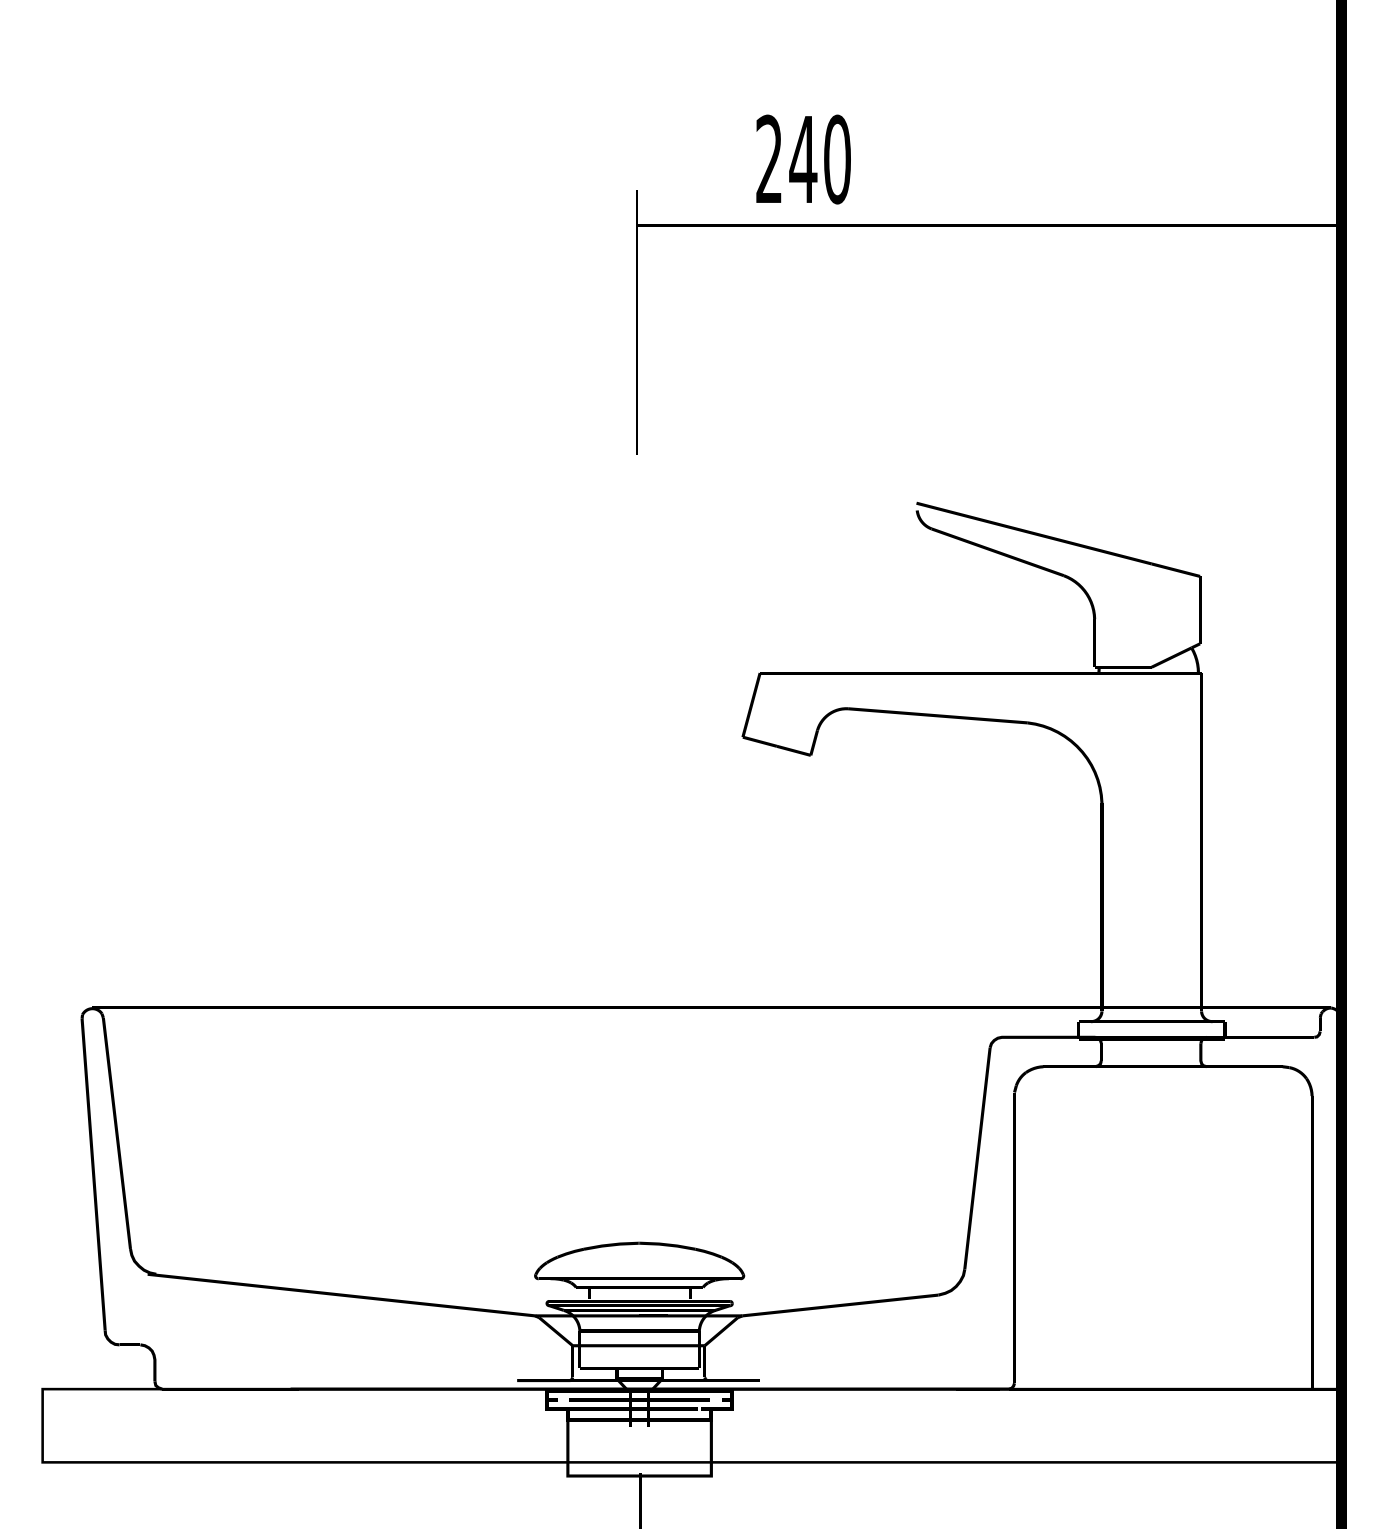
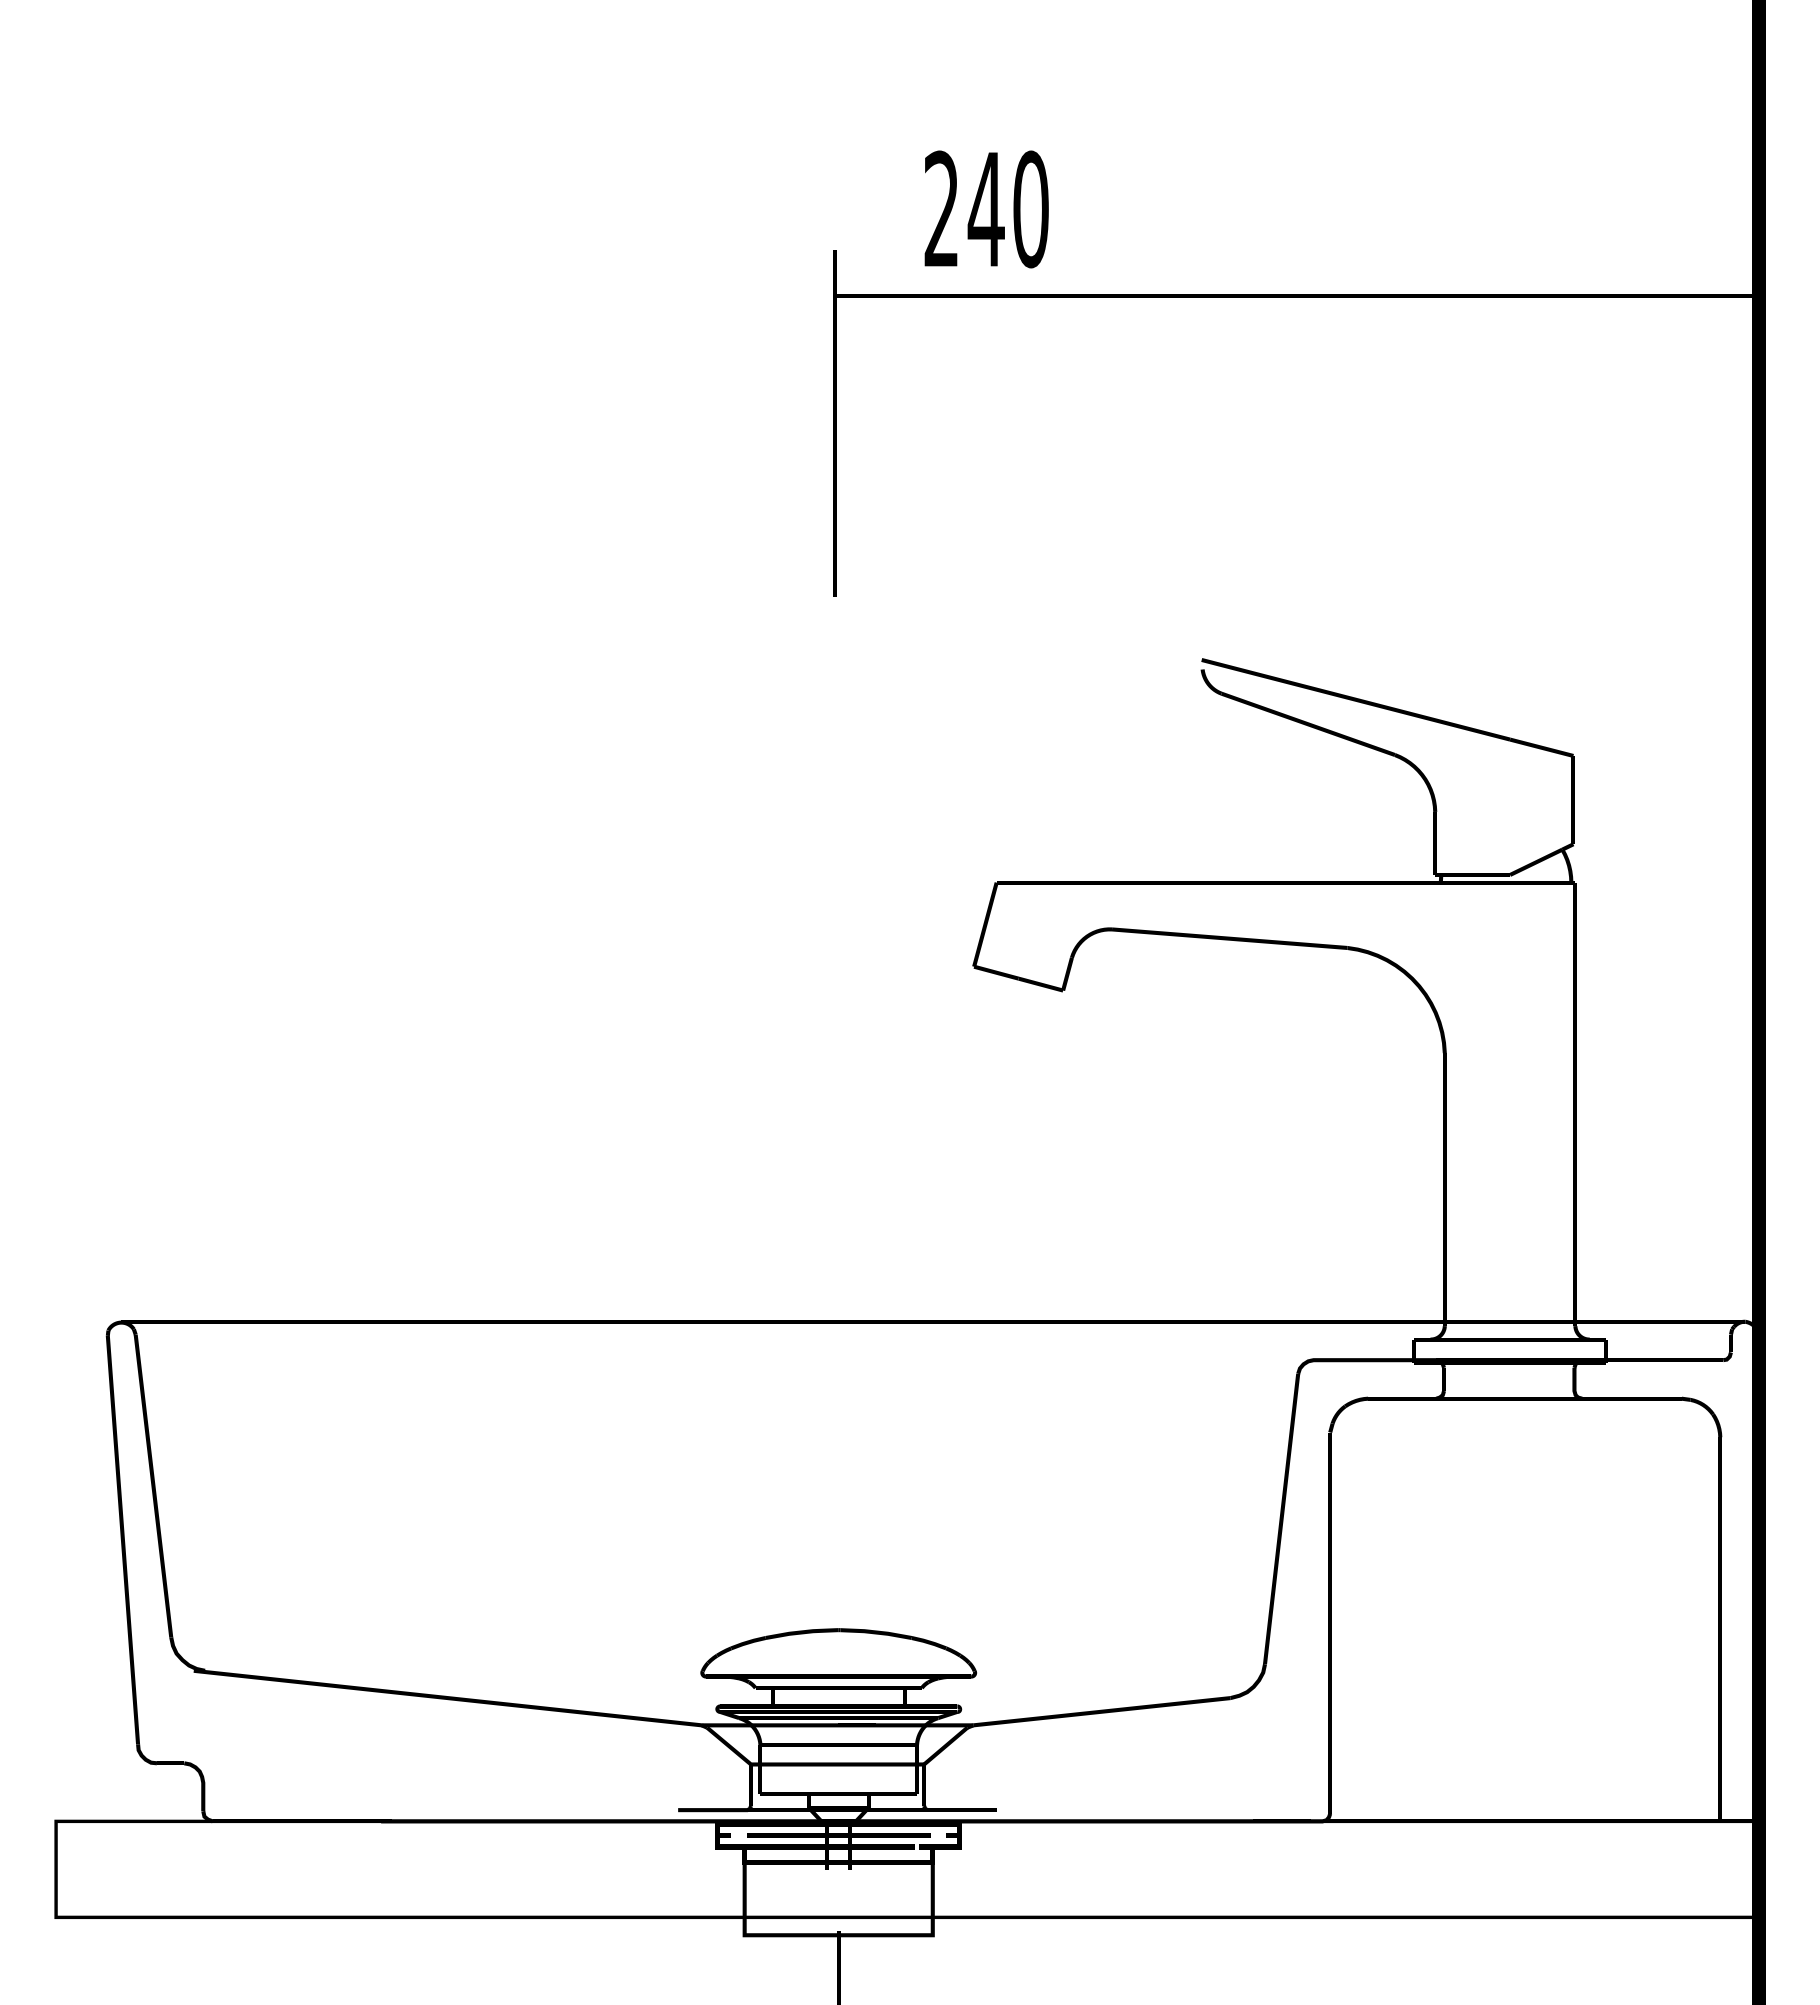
text: (803, 159) -> (986, 209), moved

